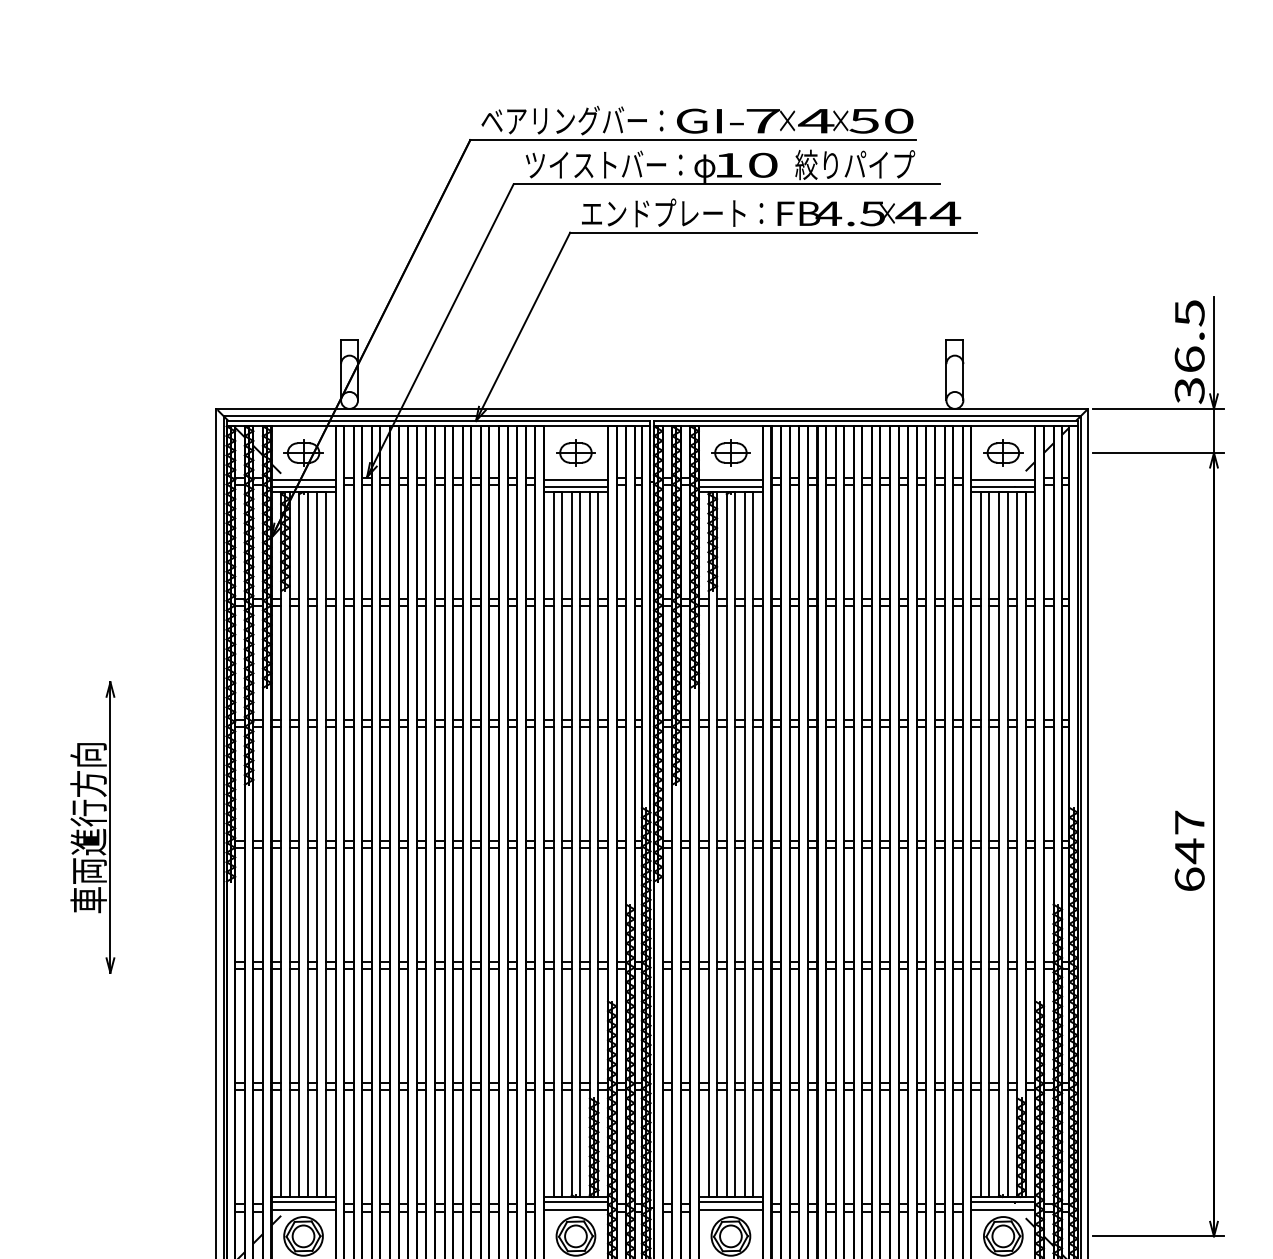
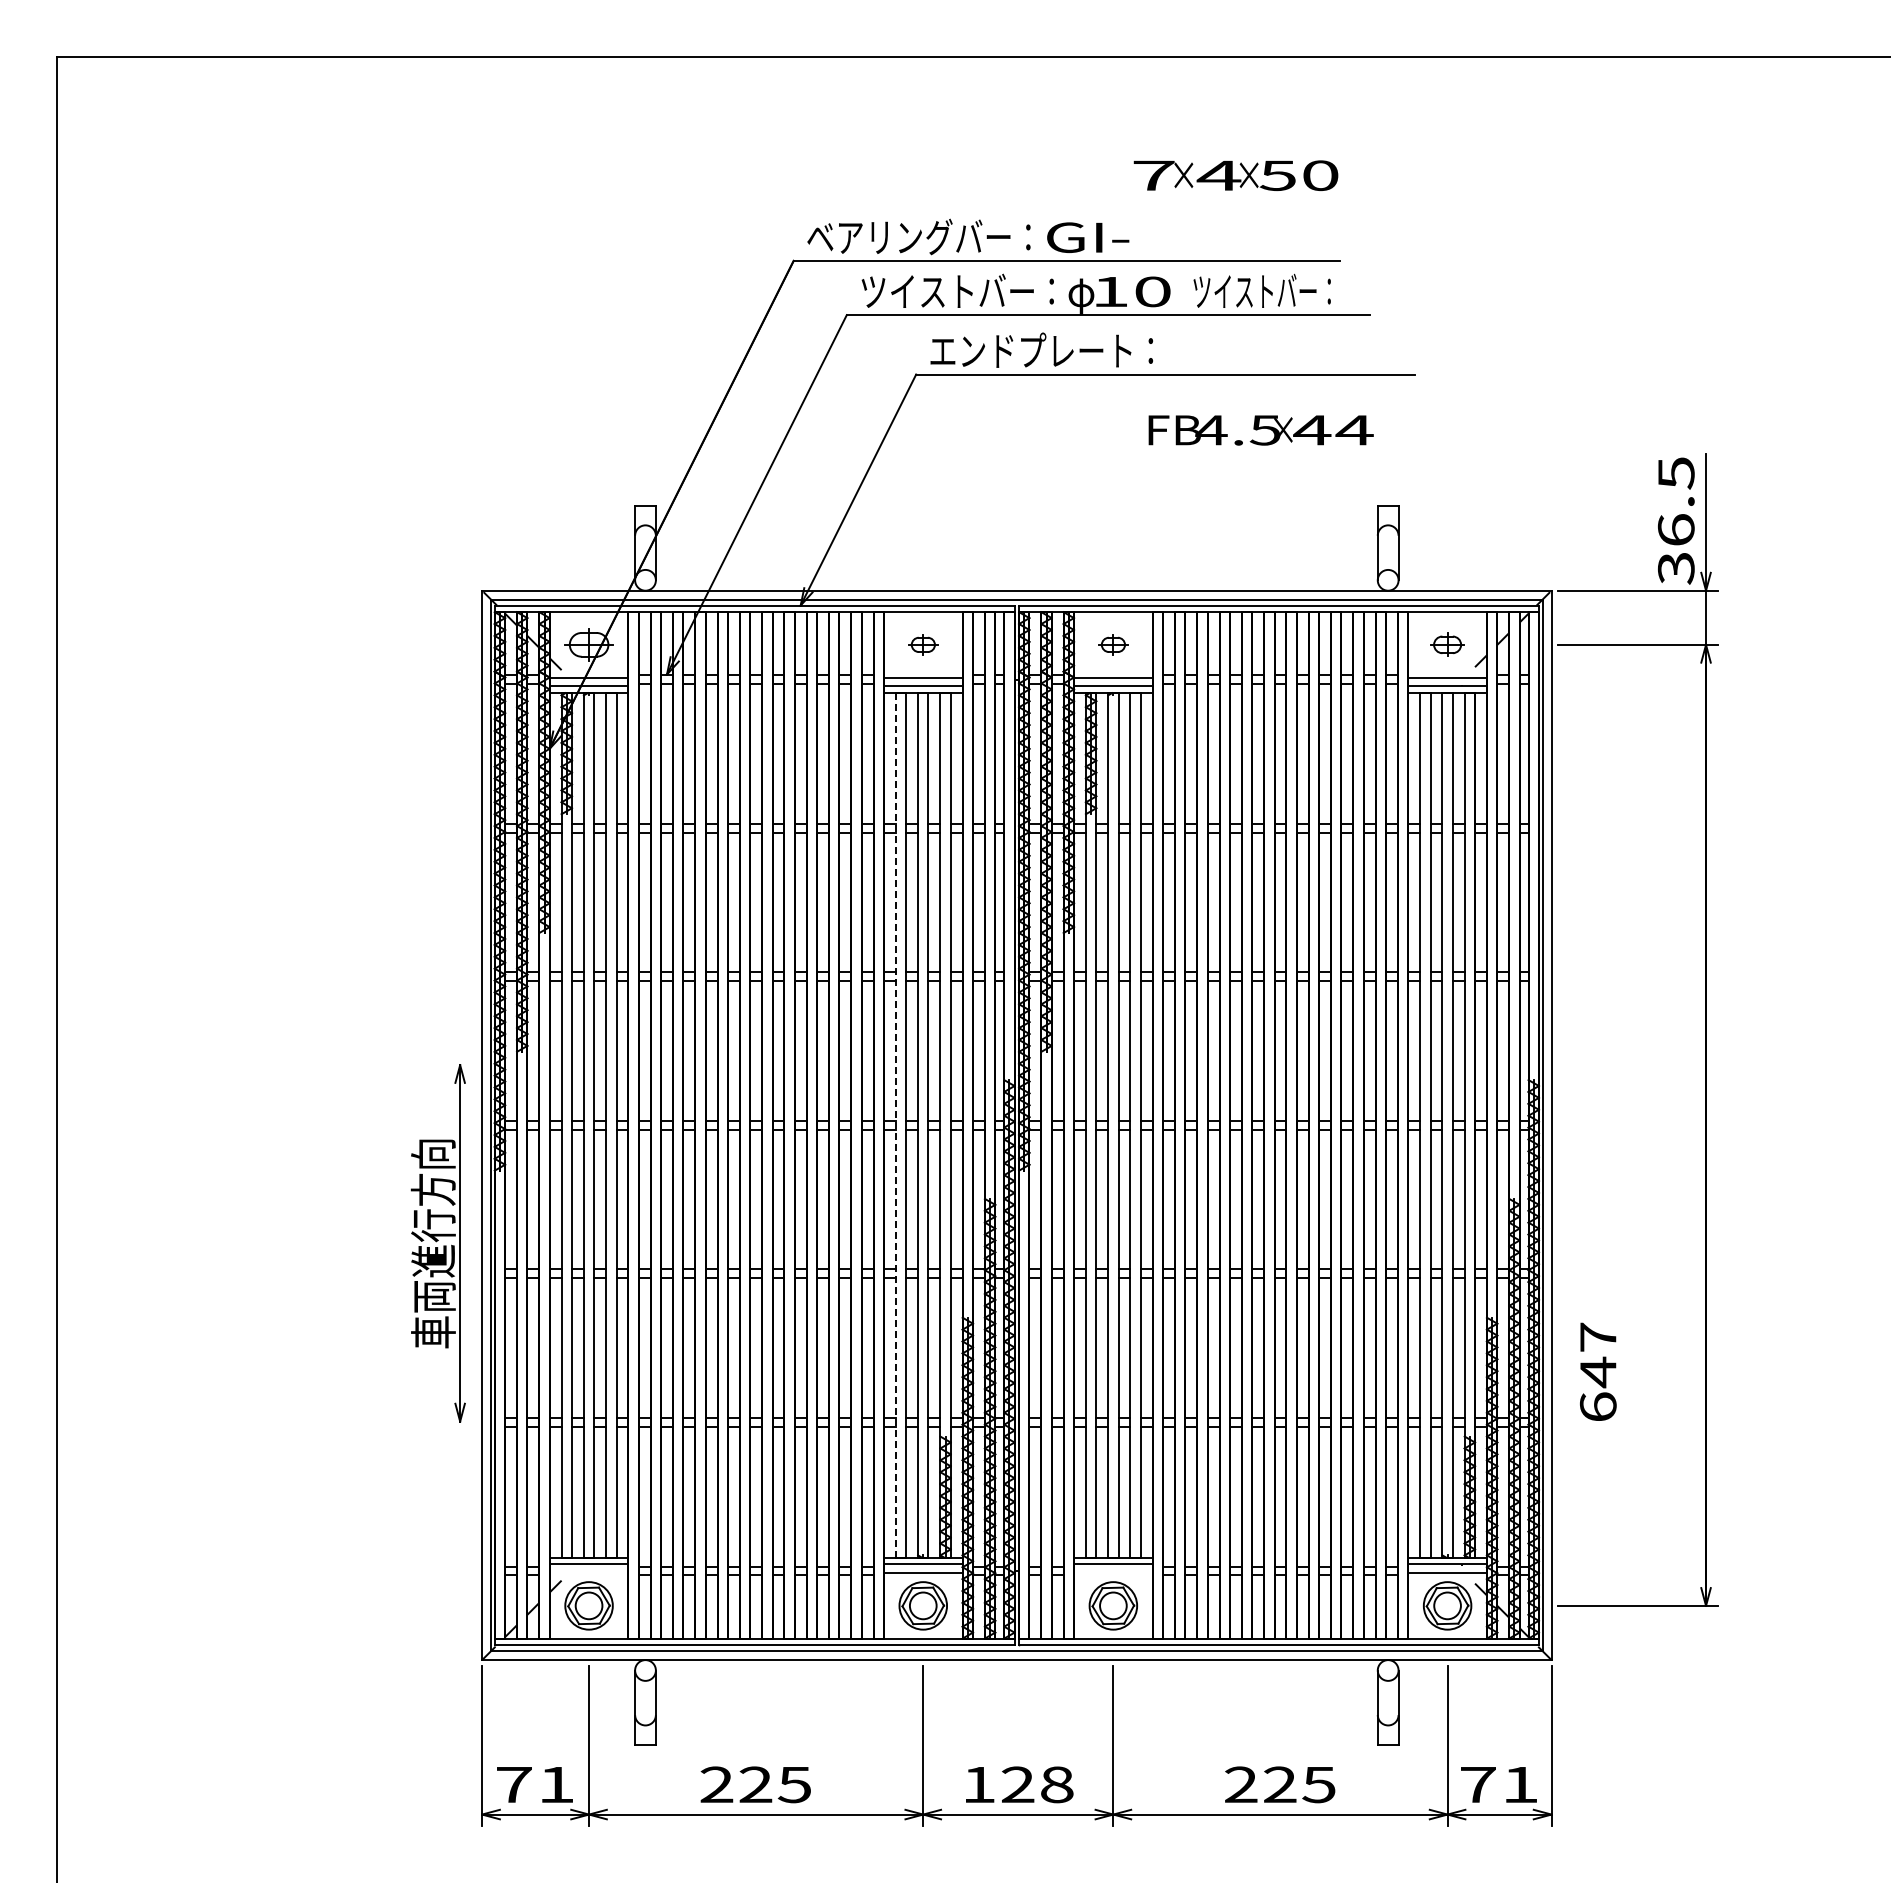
text: (829, 121) -> (1235, 175), moved
text: (854, 165) -> (1265, 291), 絞りパイプ -> ツイストバー：
text: (868, 213) -> (1260, 430), moved
part: (576, 452) -> (923, 644), size x0.6
part: (731, 452) -> (1113, 644), size x0.6
part: (1003, 452) -> (1447, 644), size x0.7
part: (91, 827) -> (437, 1243), moved
line: (553, 844) -> (895, 1124), solid -> dashed
text: (1189, 850) -> (1598, 1371), moved
line: (303, 1209) -> (588, 1573), removed
line: (731, 1209) -> (1113, 1573), removed

